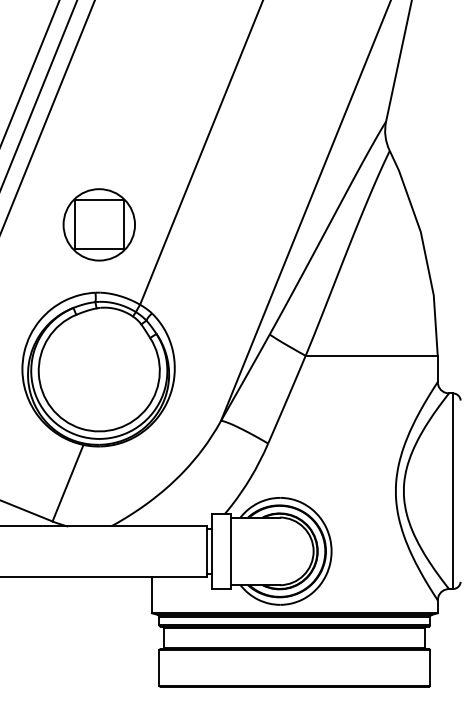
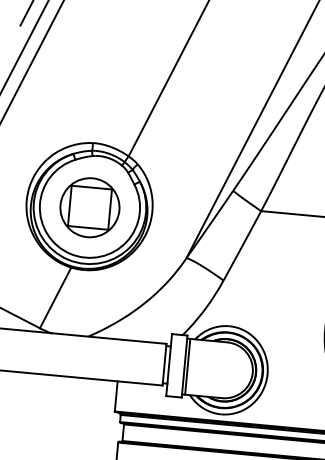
part: (98, 224) -> (89, 207), moved
line: (234, 551) -> (187, 366), added

